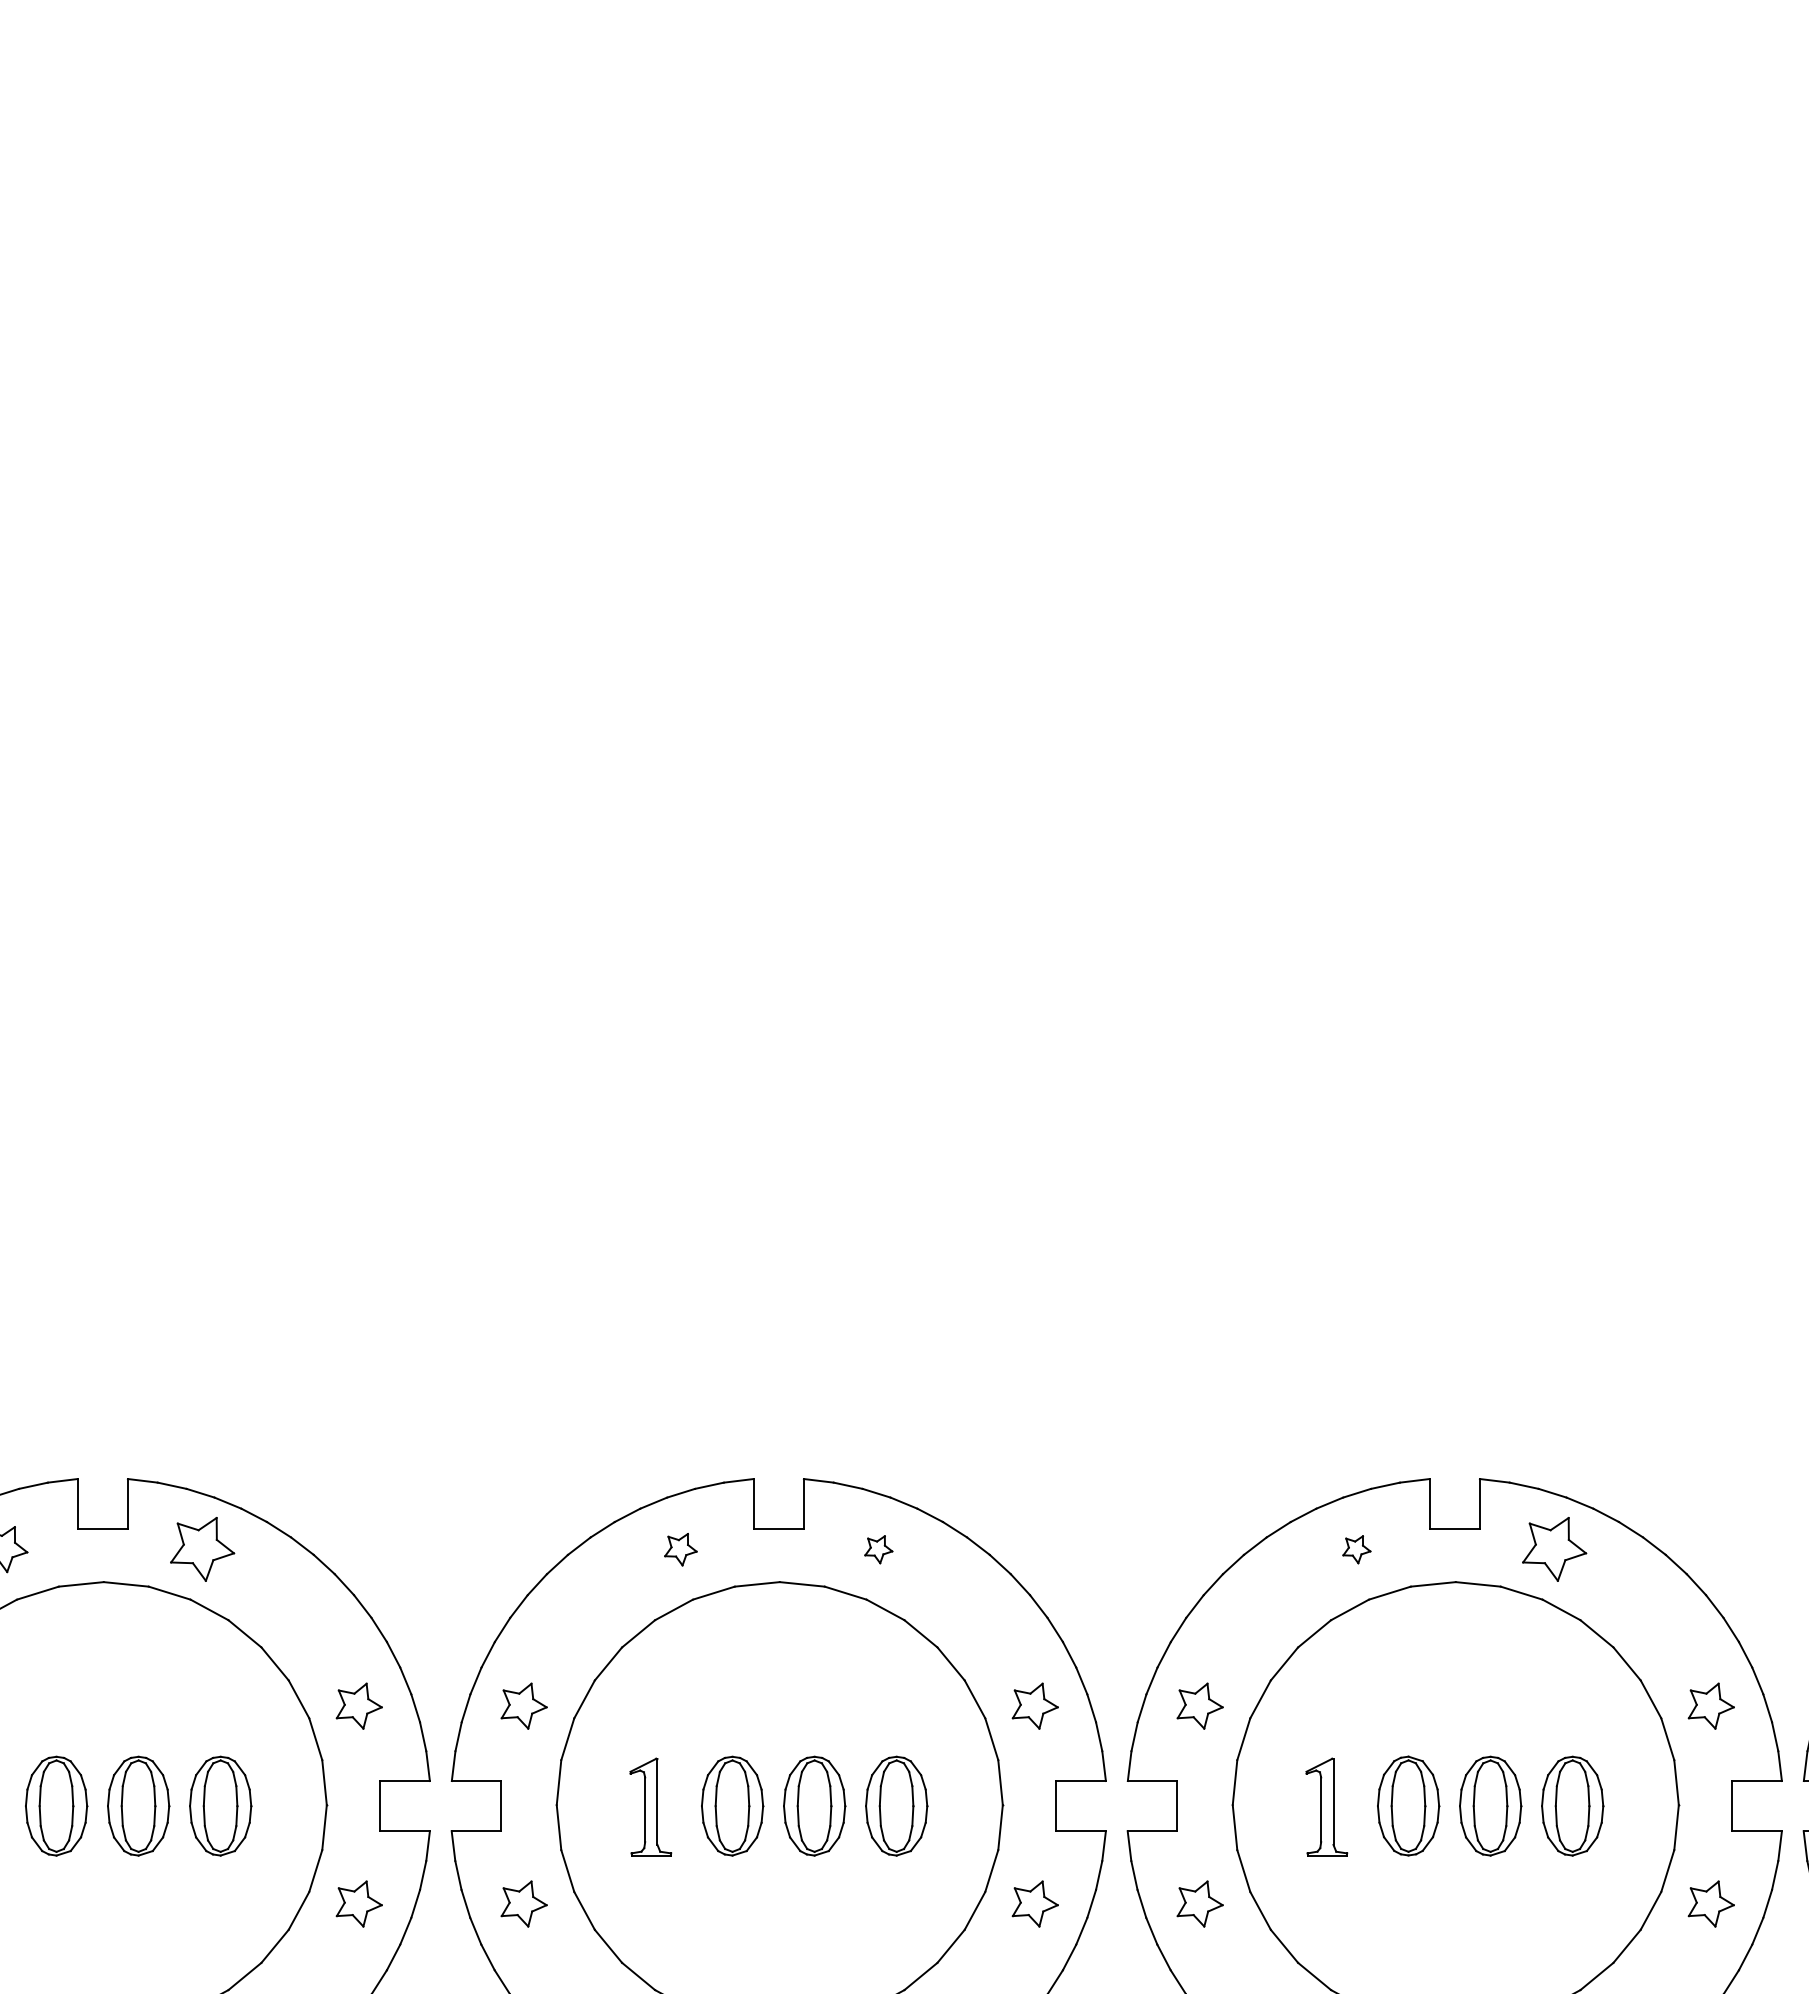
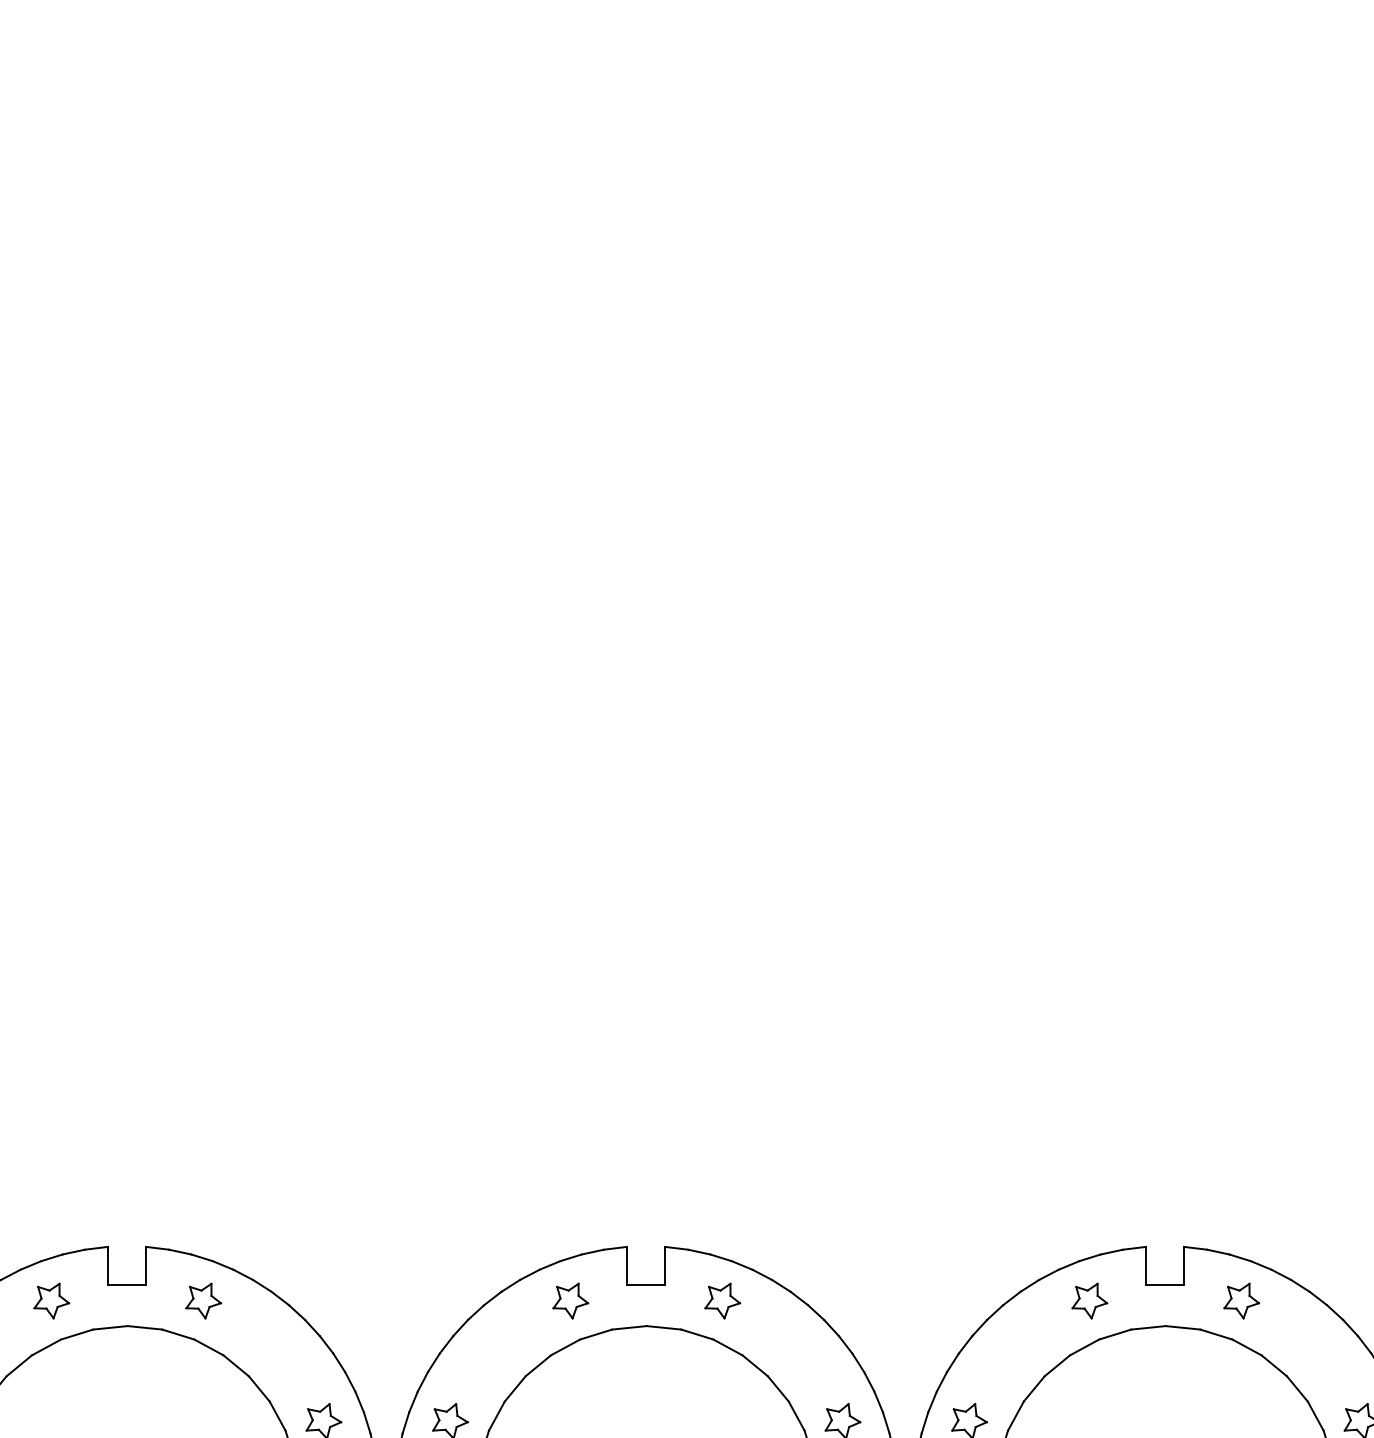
part: (202, 1549) -> (203, 1301), size x0.71
part: (680, 1549) -> (570, 1301), size x1.43
part: (878, 1549) -> (722, 1301), size x1.67
part: (1356, 1549) -> (1089, 1301), size x1.67
part: (1554, 1549) -> (1241, 1301), size x0.71

